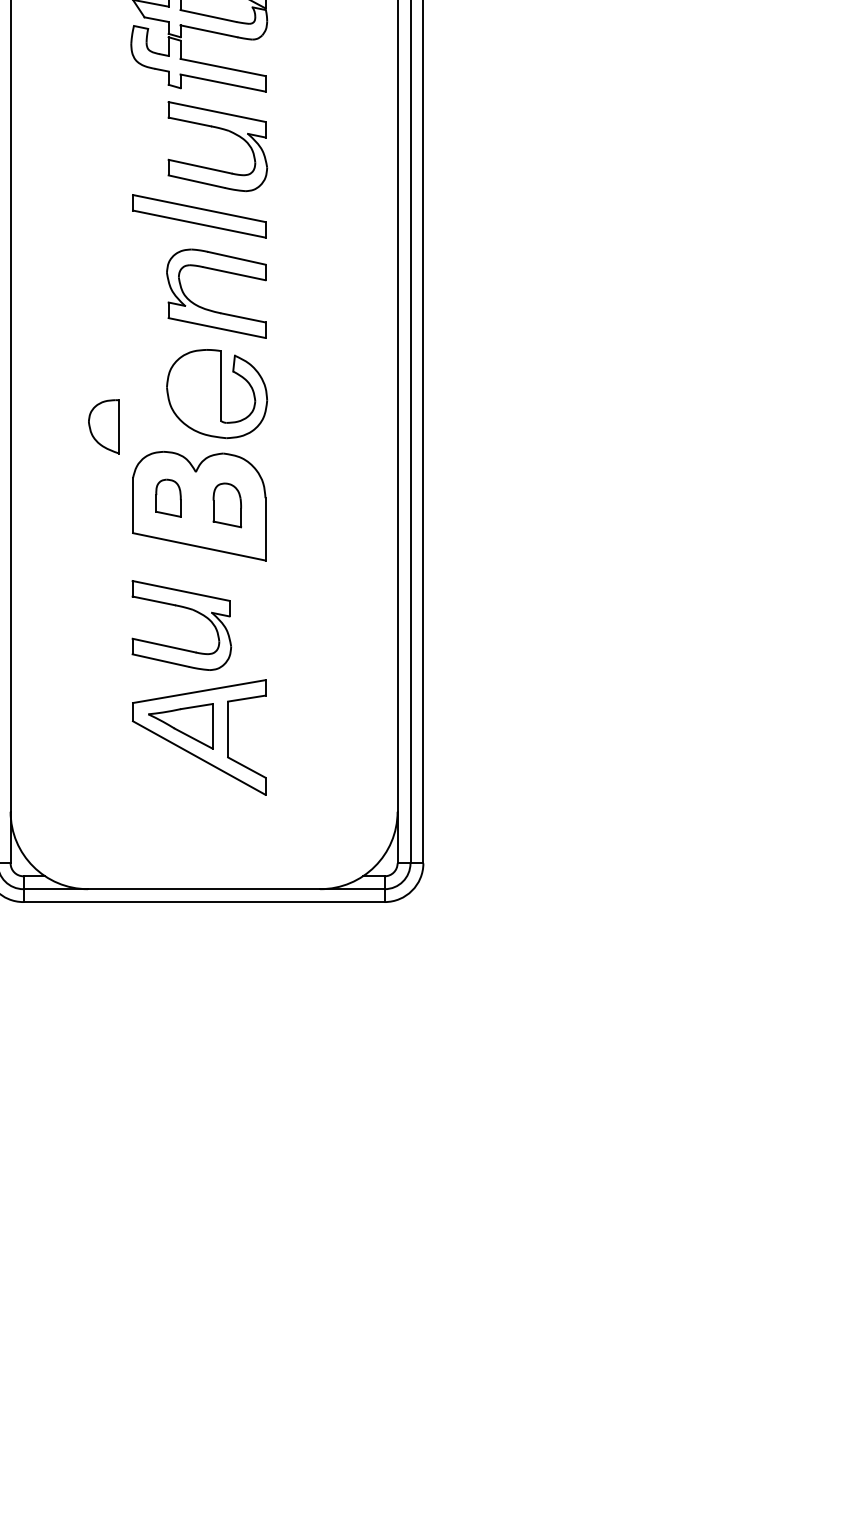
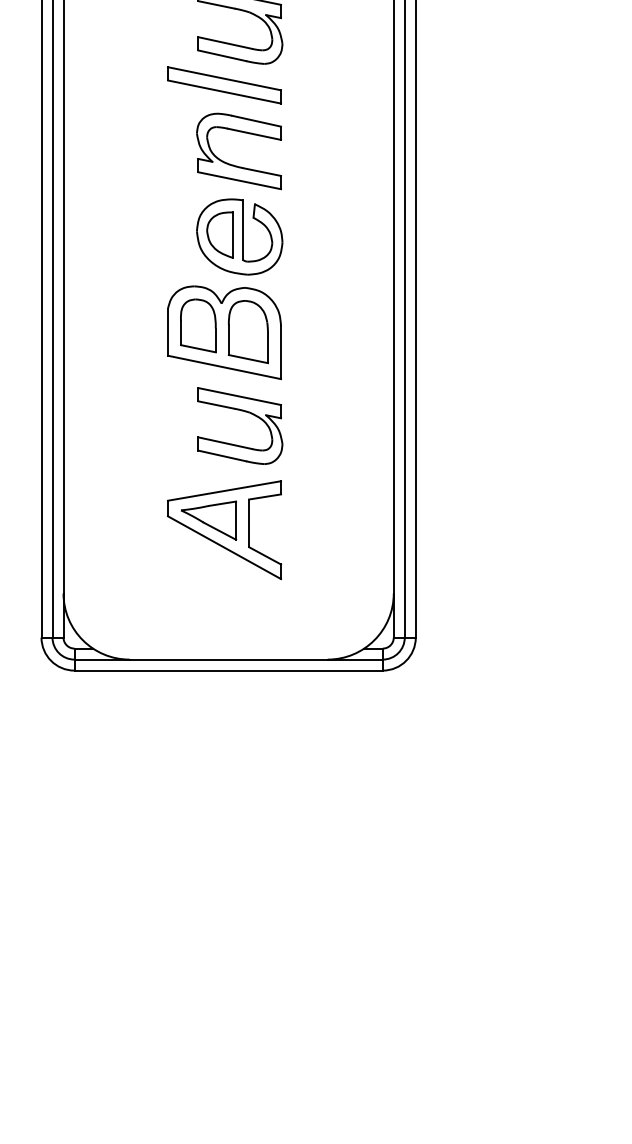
part: (103, 426) -> (219, 234), moved
part: (168, 498) -> (198, 326), size x1.67
part: (227, 505) -> (248, 332), size x1.67
part: (187, 609) -> (245, 412), moved

